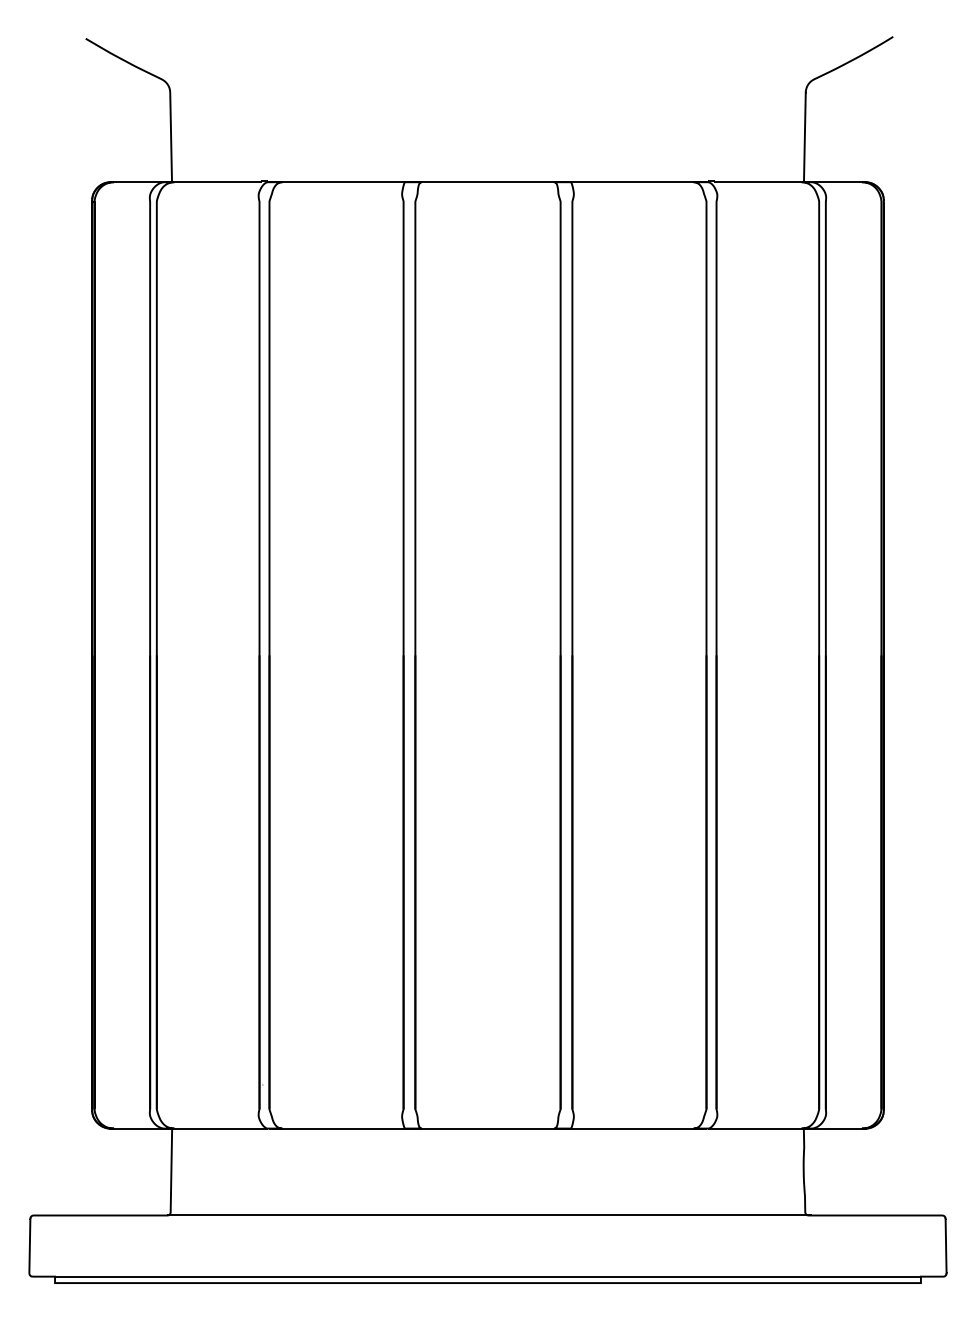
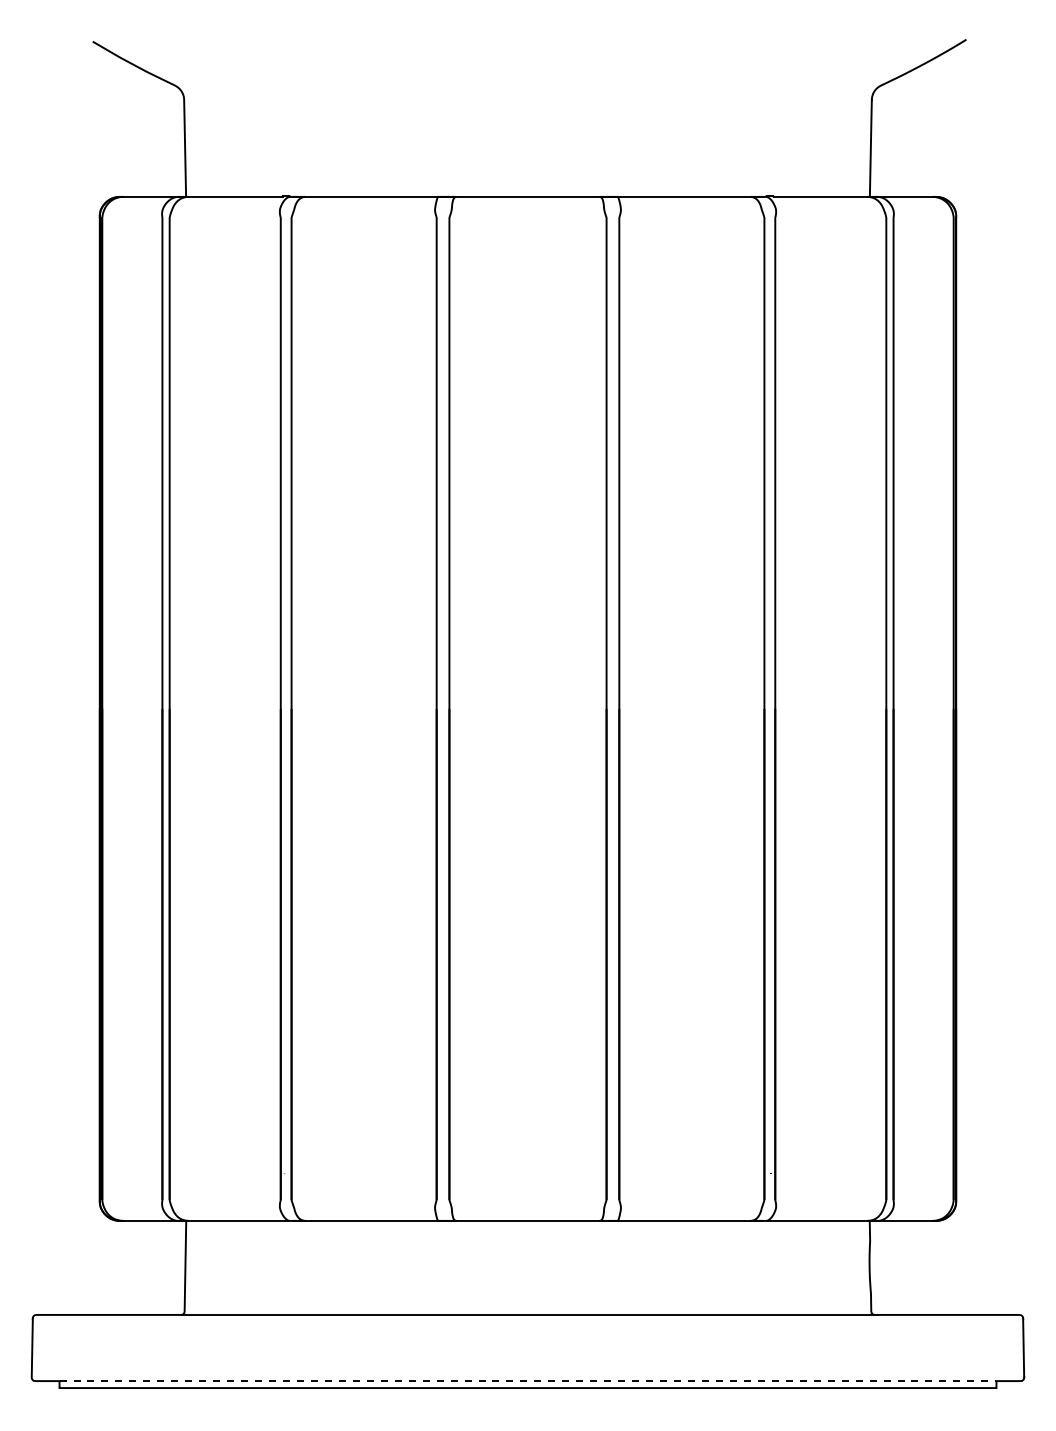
line: (488, 1277) -> (528, 1381), solid -> dashed

